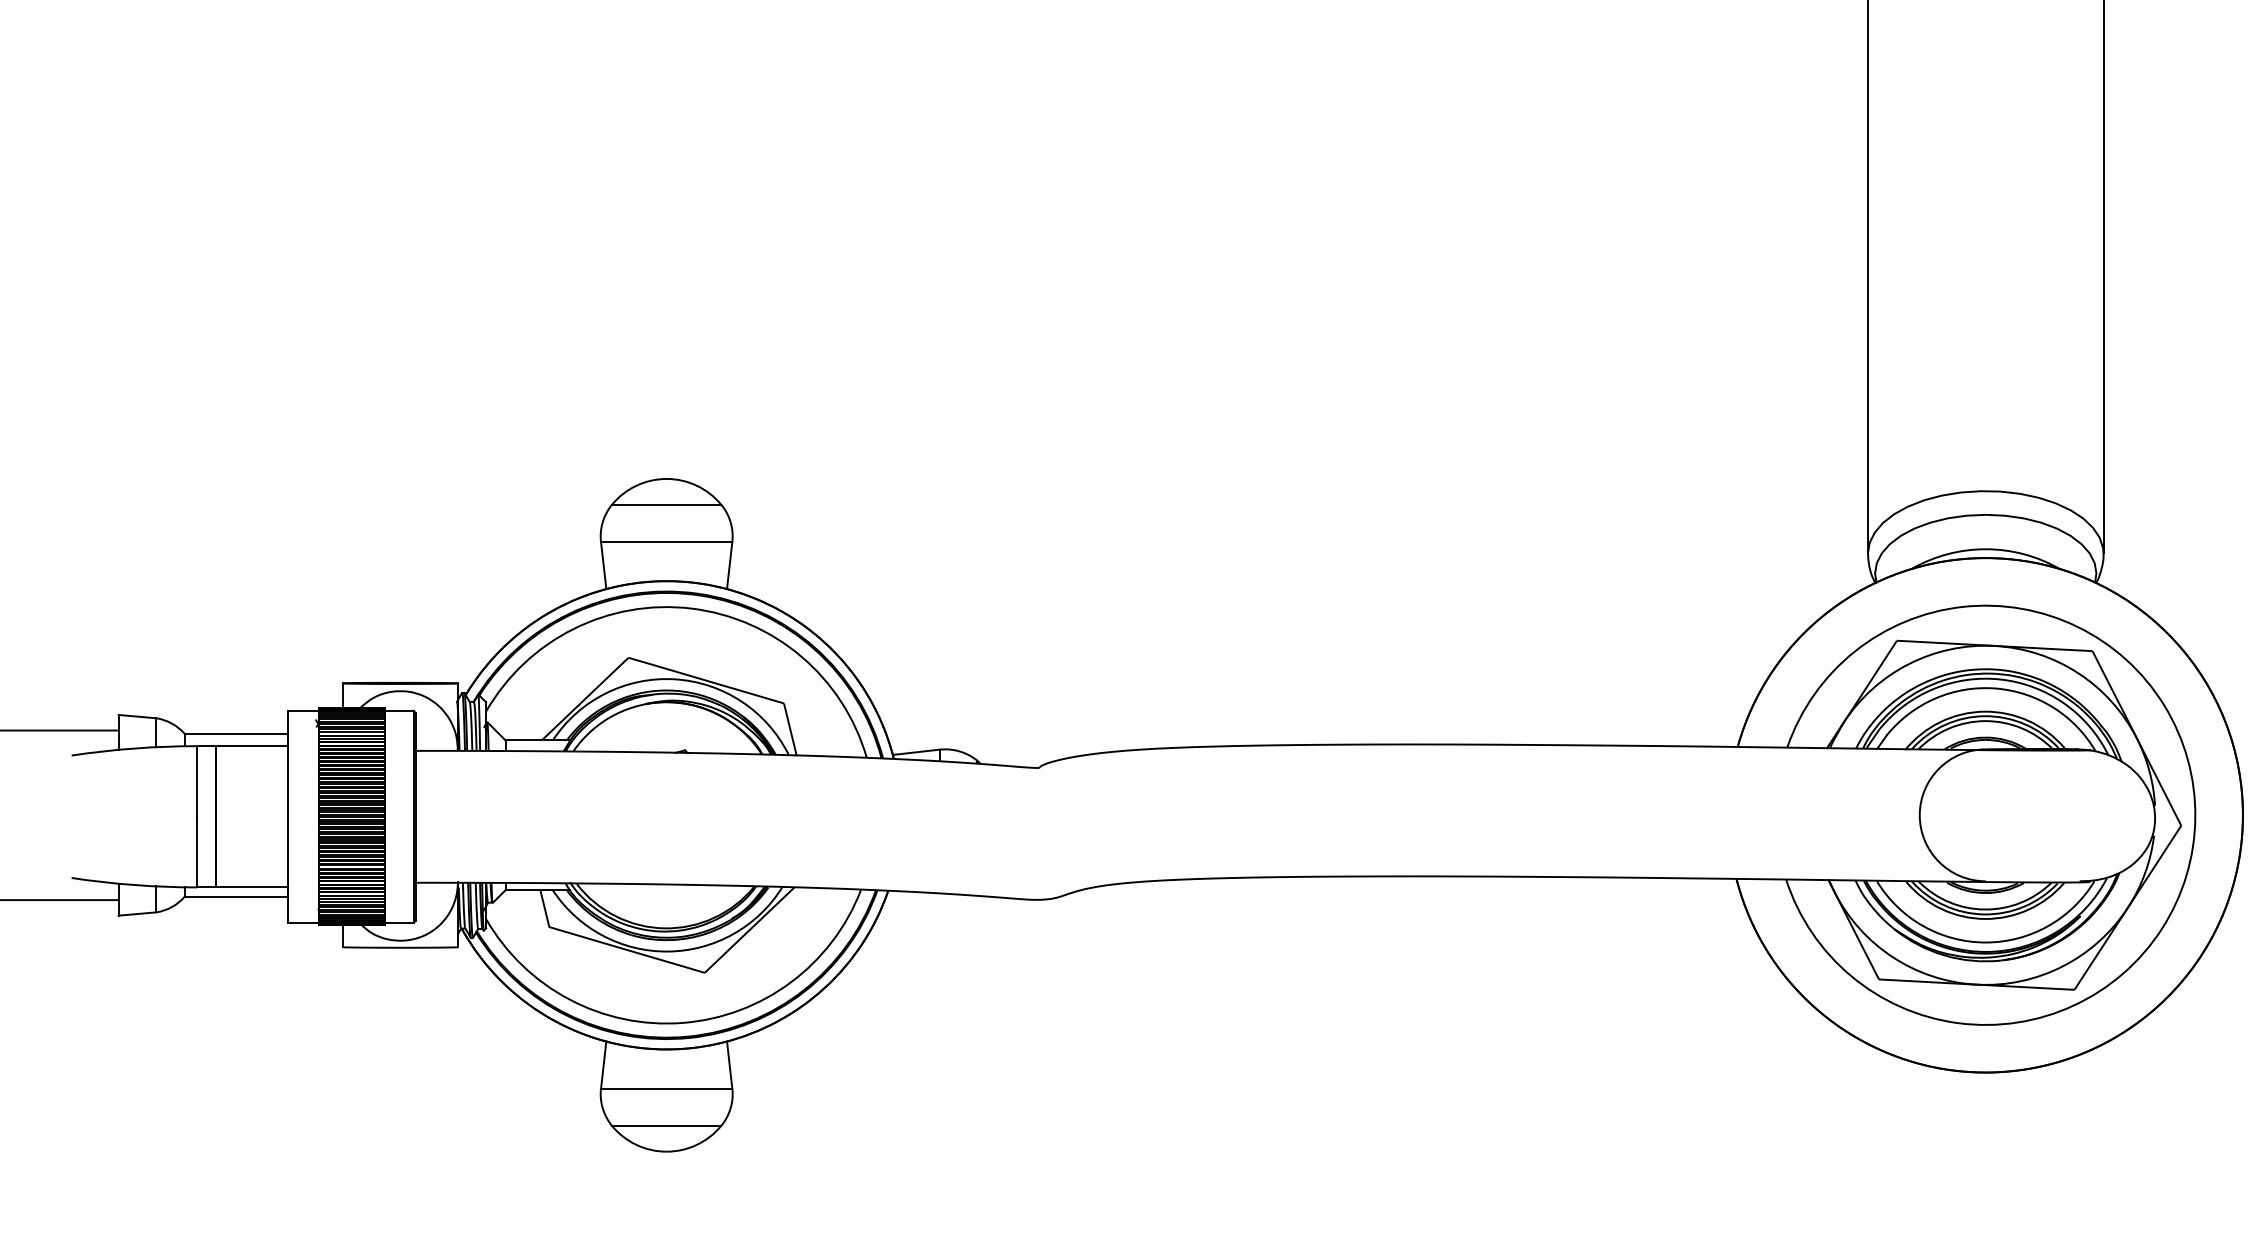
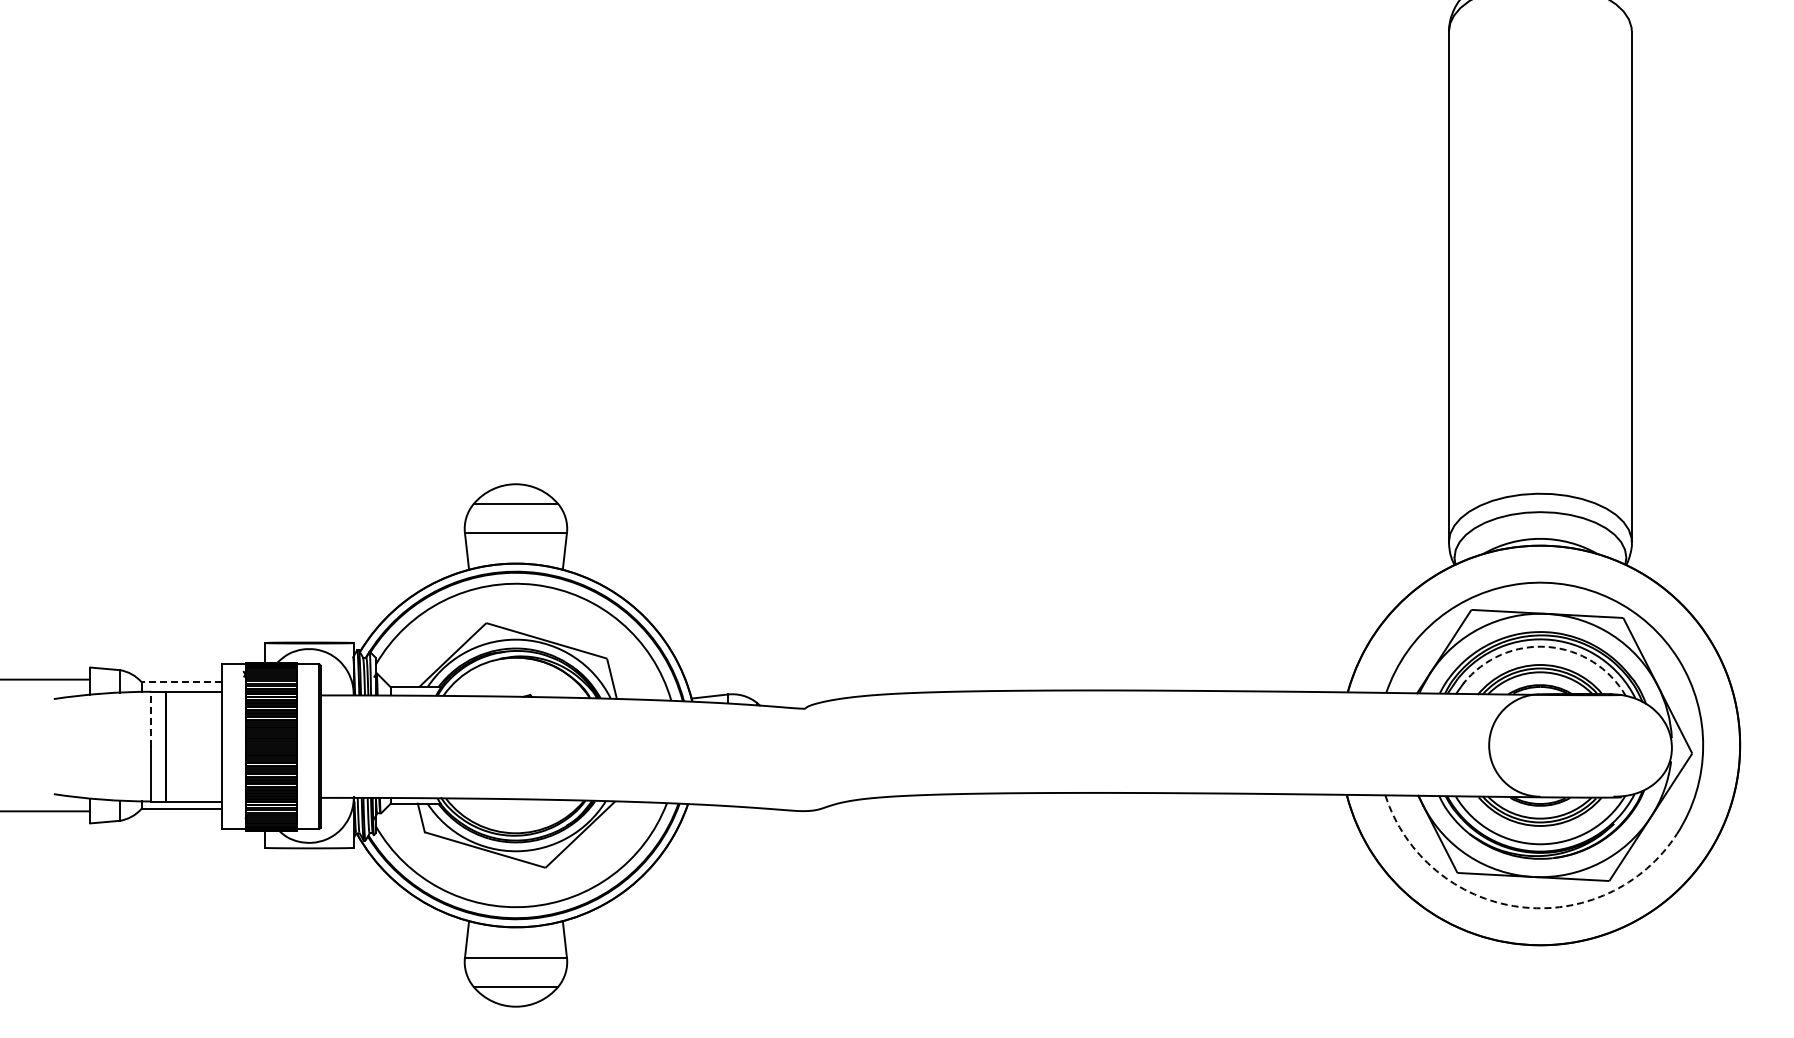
arc: (1996, 689) -> (1548, 647), solid -> dashed
line: (236, 734) -> (181, 682), solid -> dashed
line: (197, 780) -> (151, 718), solid -> dashed
arc: (1958, 1022) -> (1519, 906), solid -> dashed

